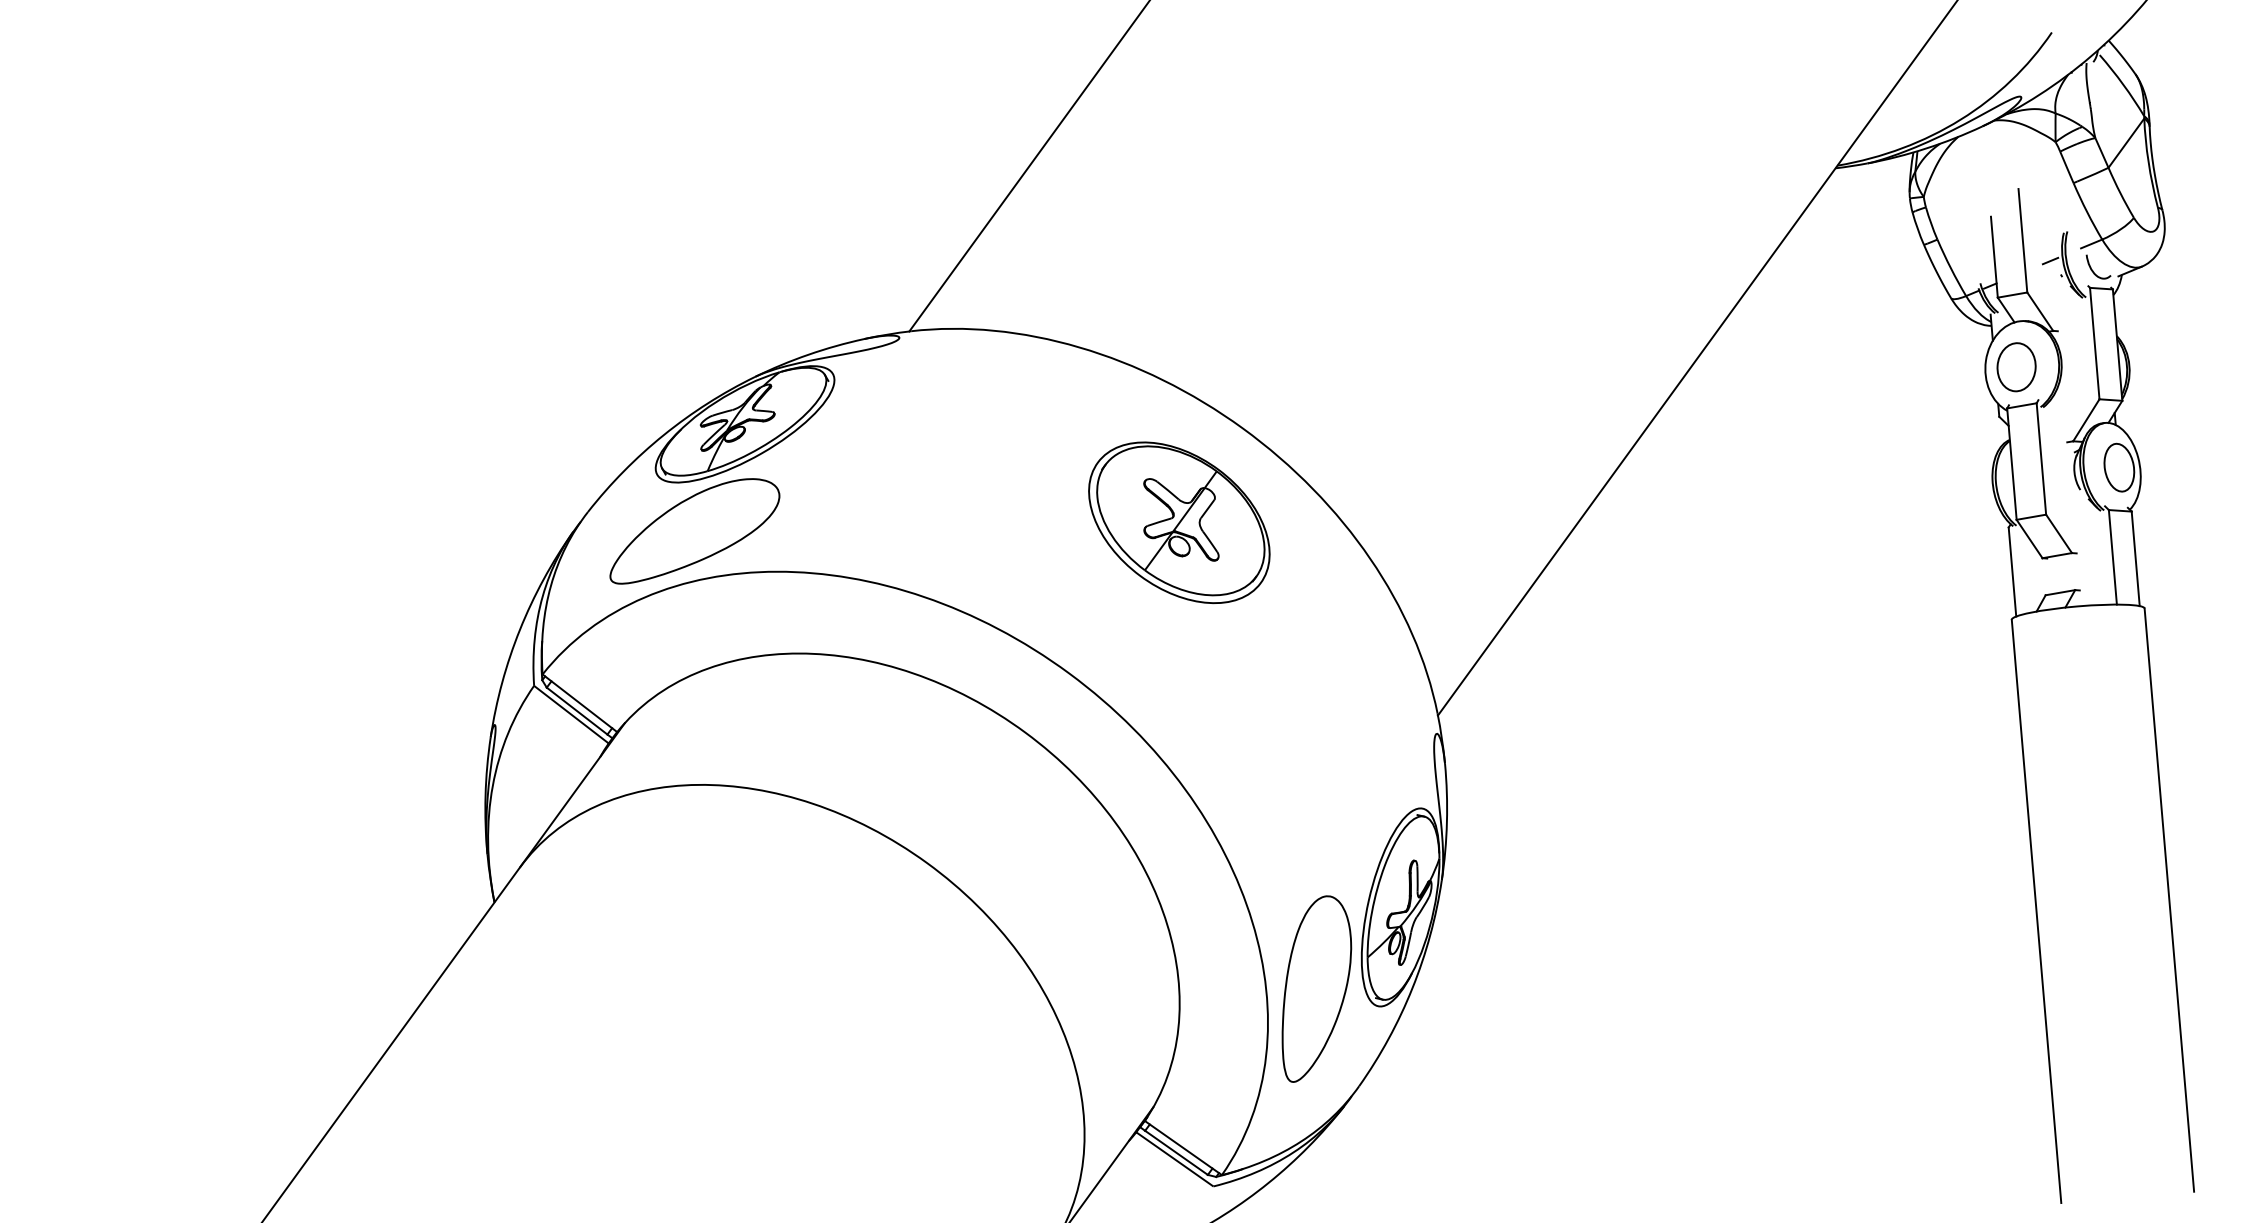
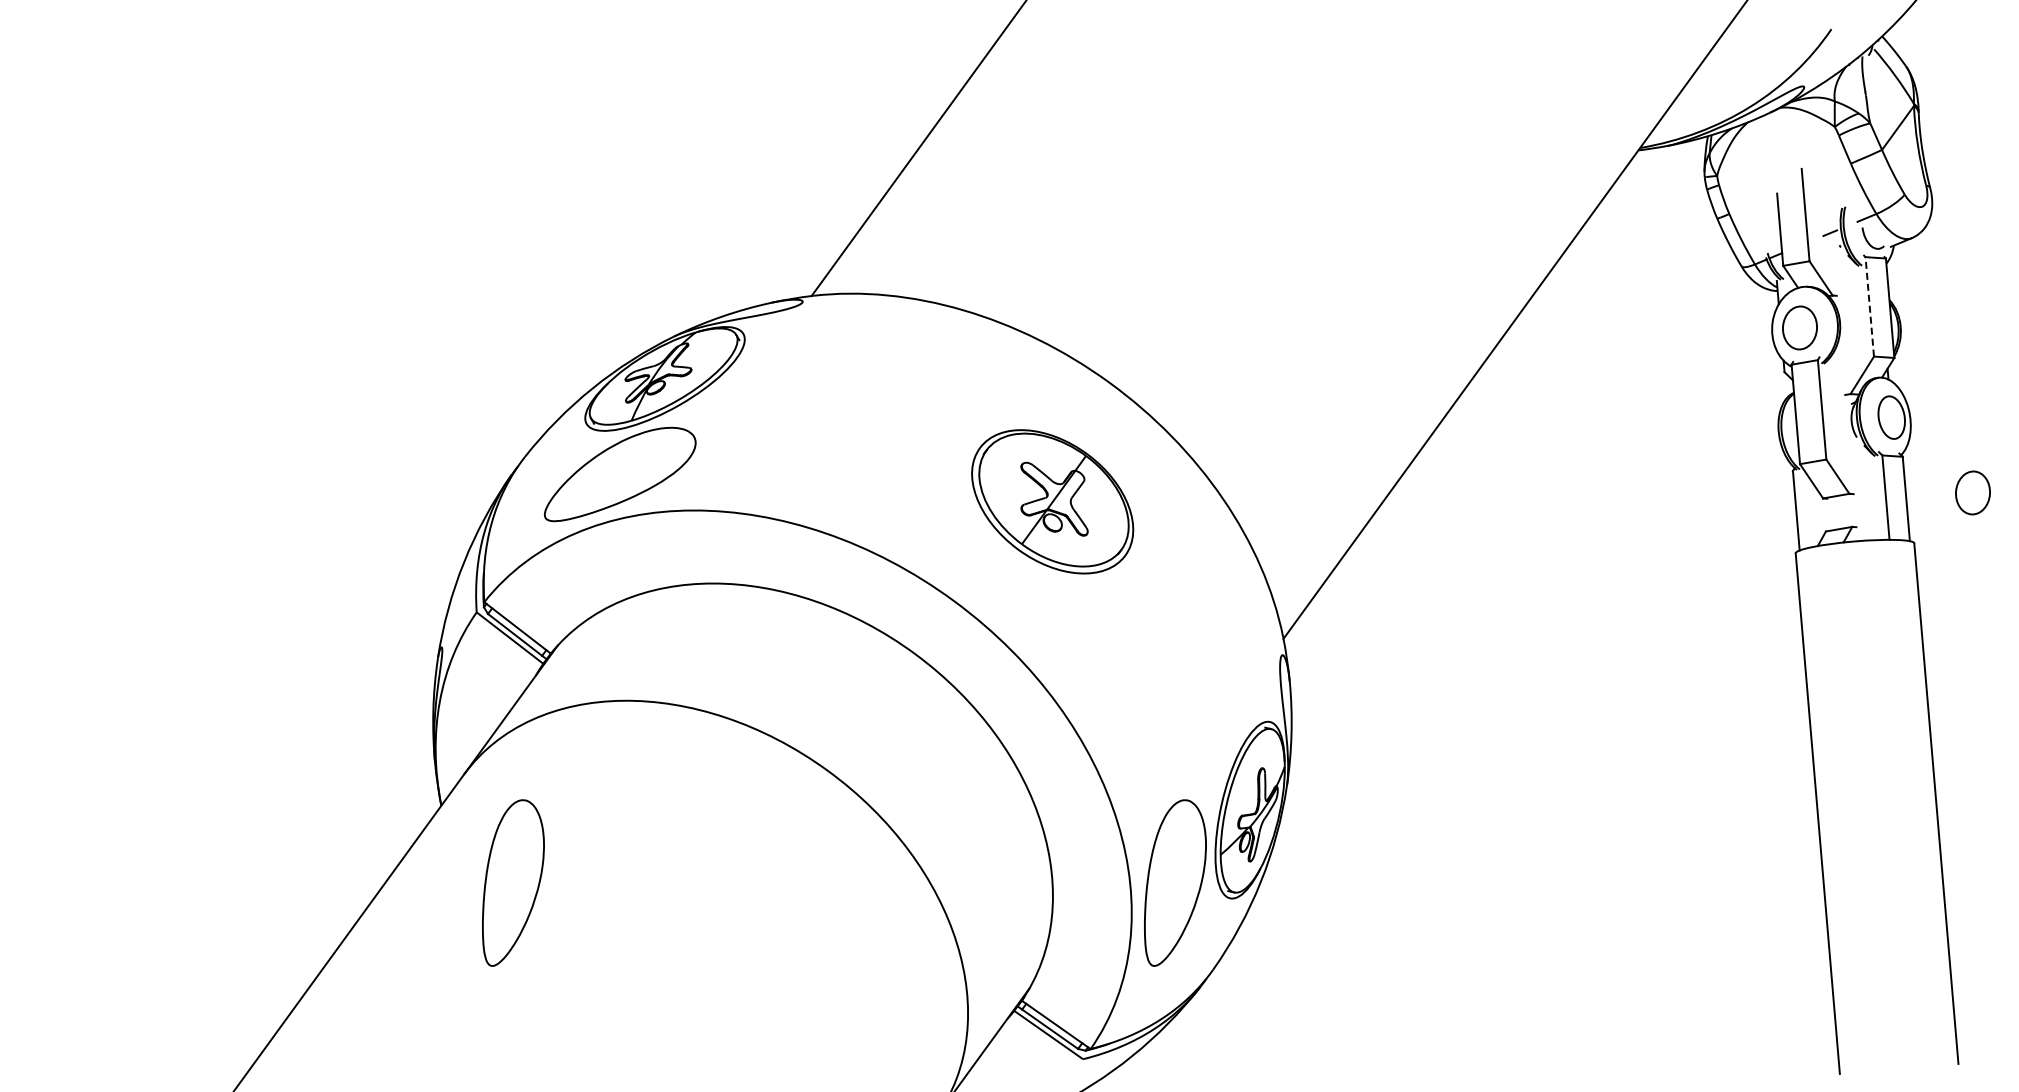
line: (2094, 343) -> (1869, 306), solid -> dashed
part: (1179, 522) -> (1052, 501), moved
part: (2209, 551) -> (1972, 492), added
part: (575, 988) -> (513, 882), added

